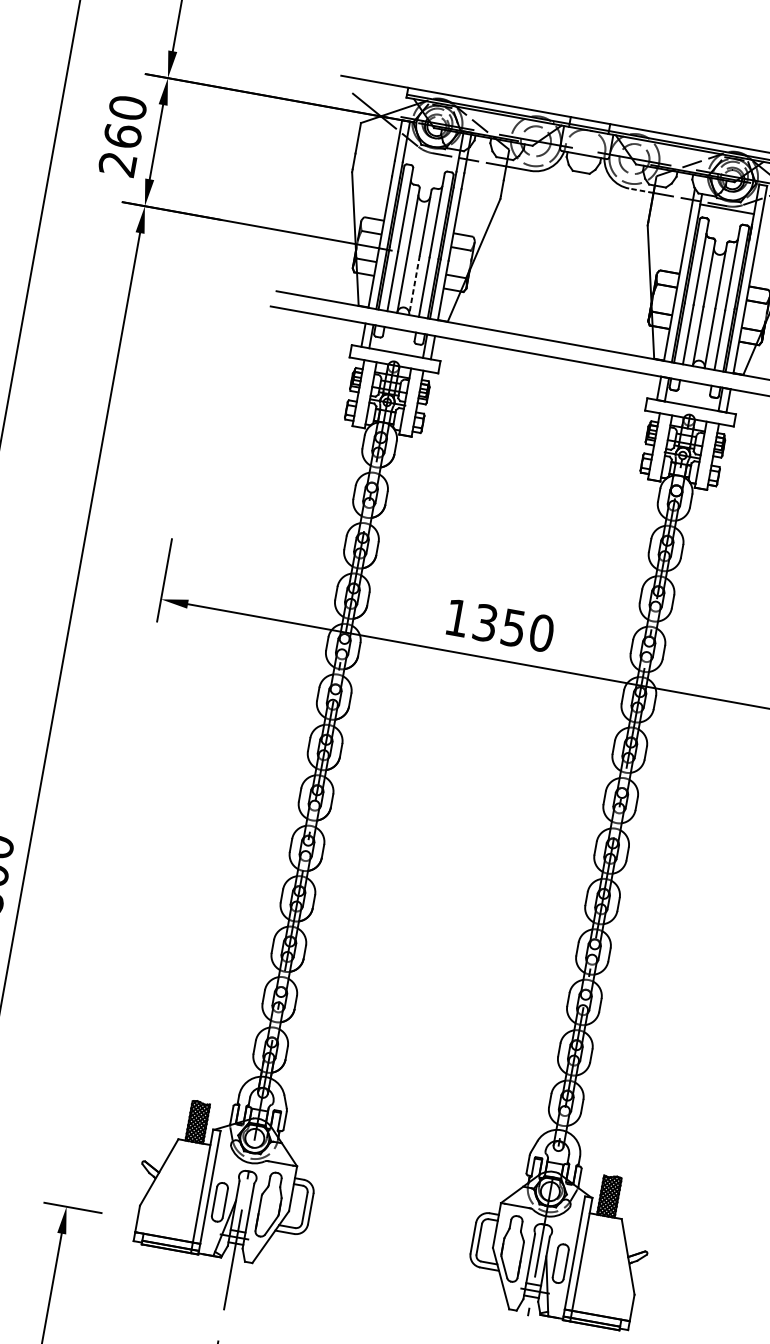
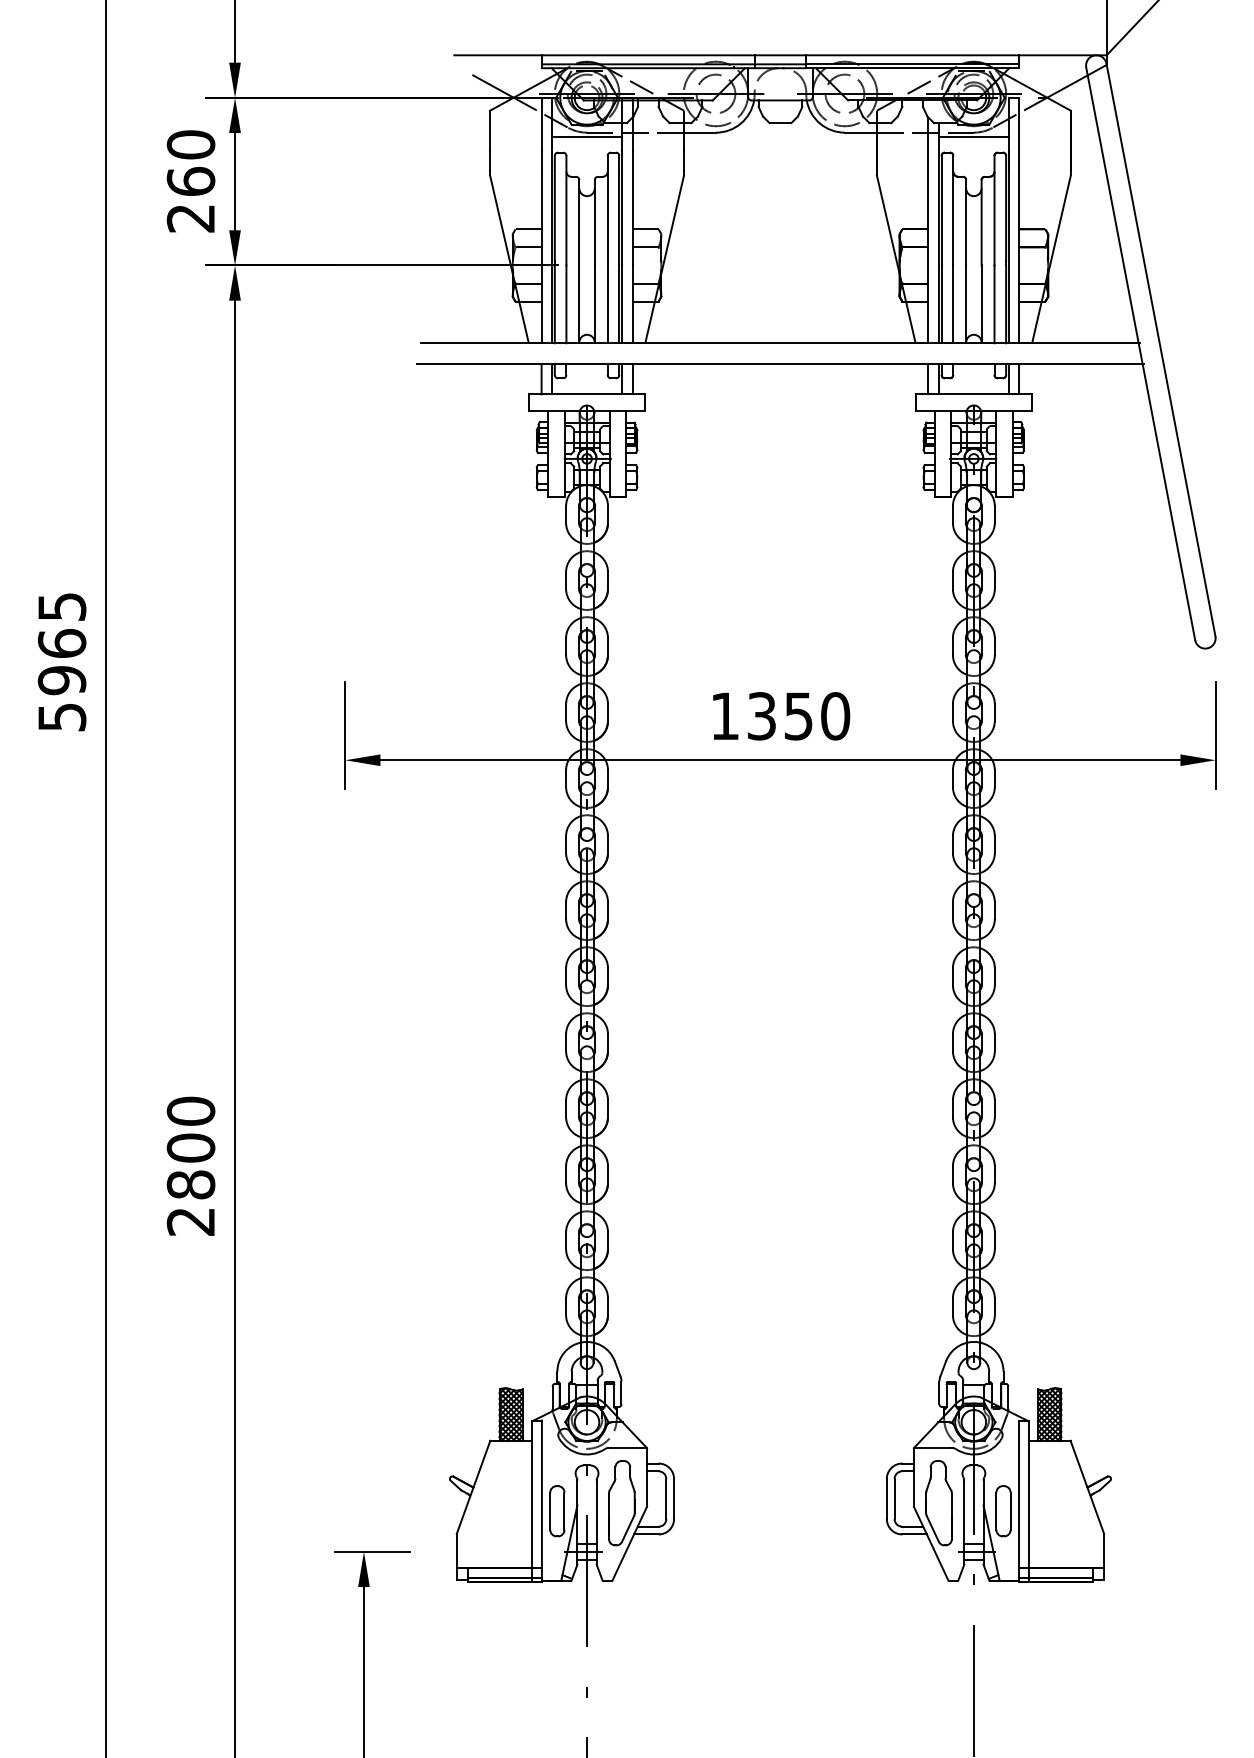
line: (431, 155) -> (586, 136), added
line: (641, 190) -> (860, 132), dashed -> solid
line: (414, 285) -> (594, 304), dashed -> solid

